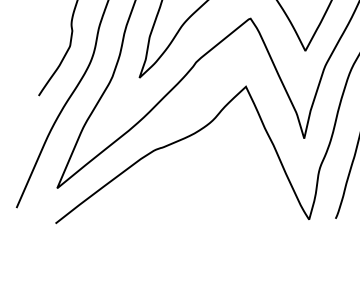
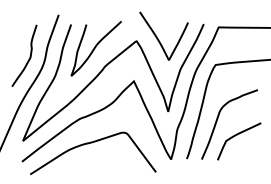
curve: (175, 192) -> (92, 143), added

